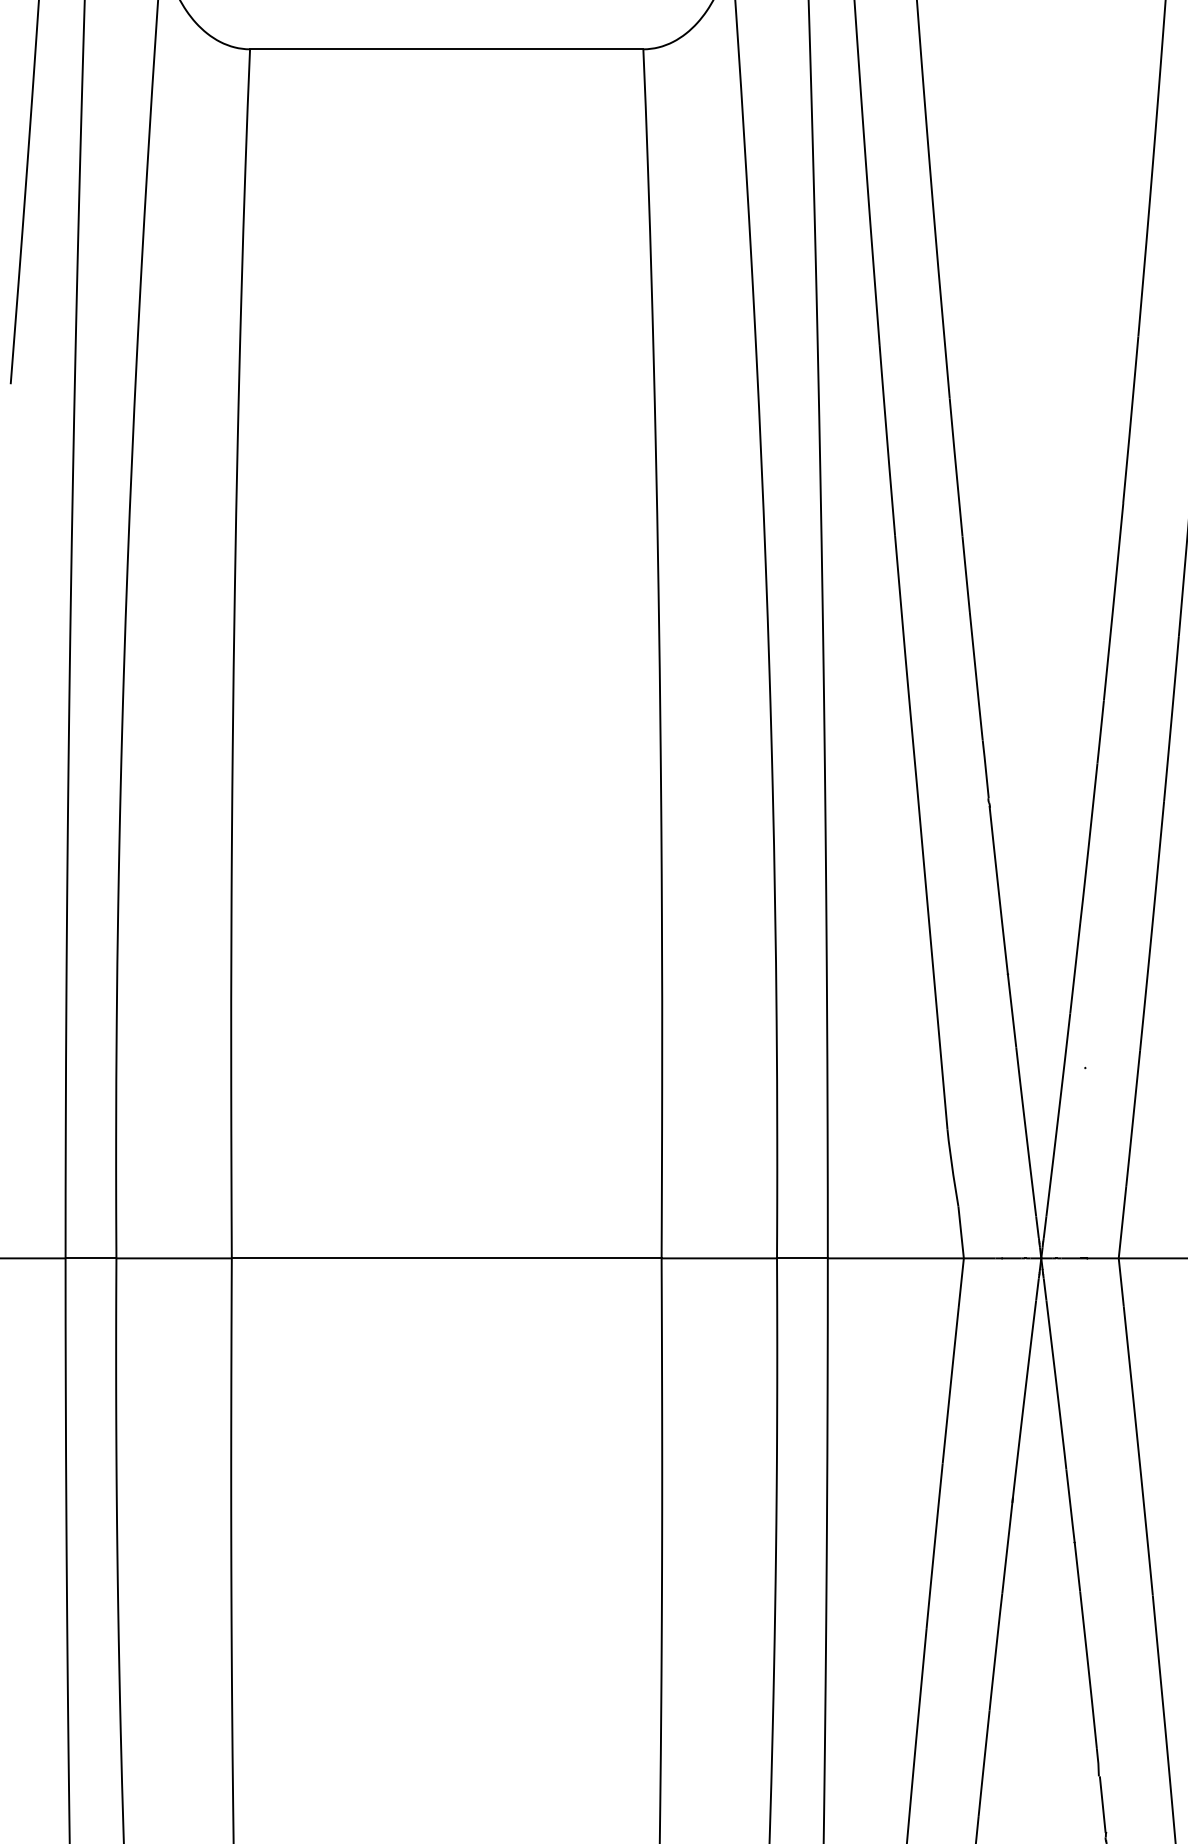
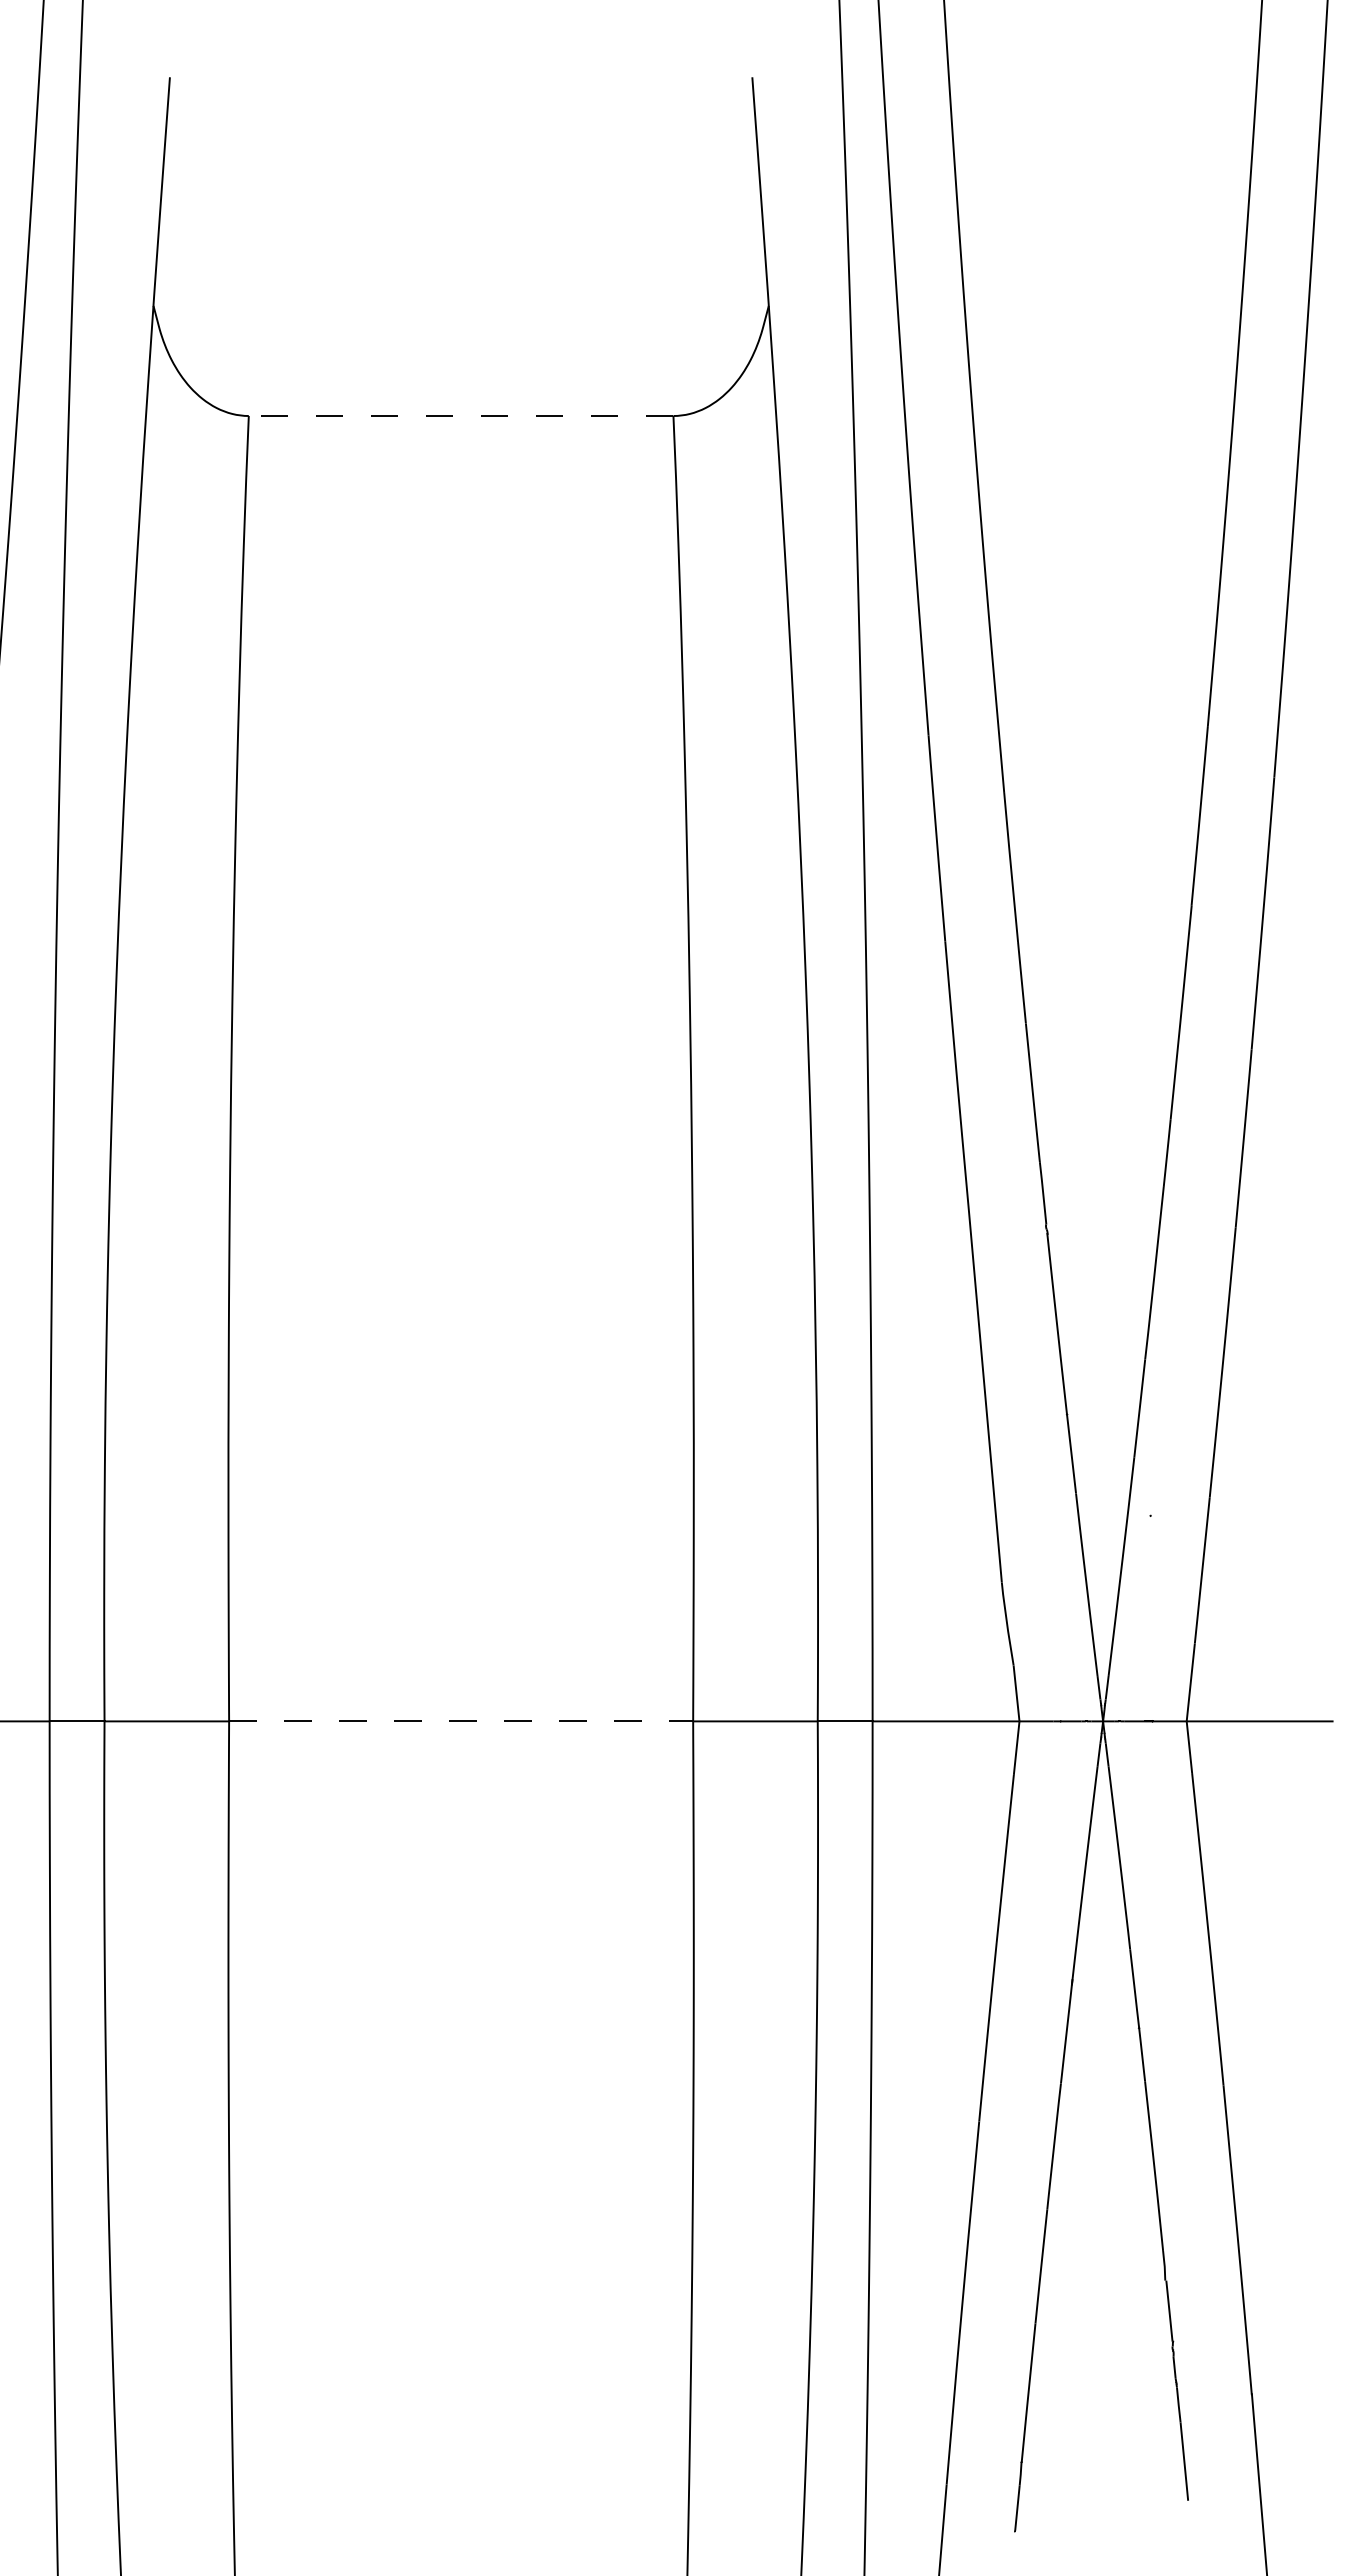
line: (446, 49) -> (460, 416), solid -> dashed
line: (447, 1258) -> (461, 1721), solid -> dashed

